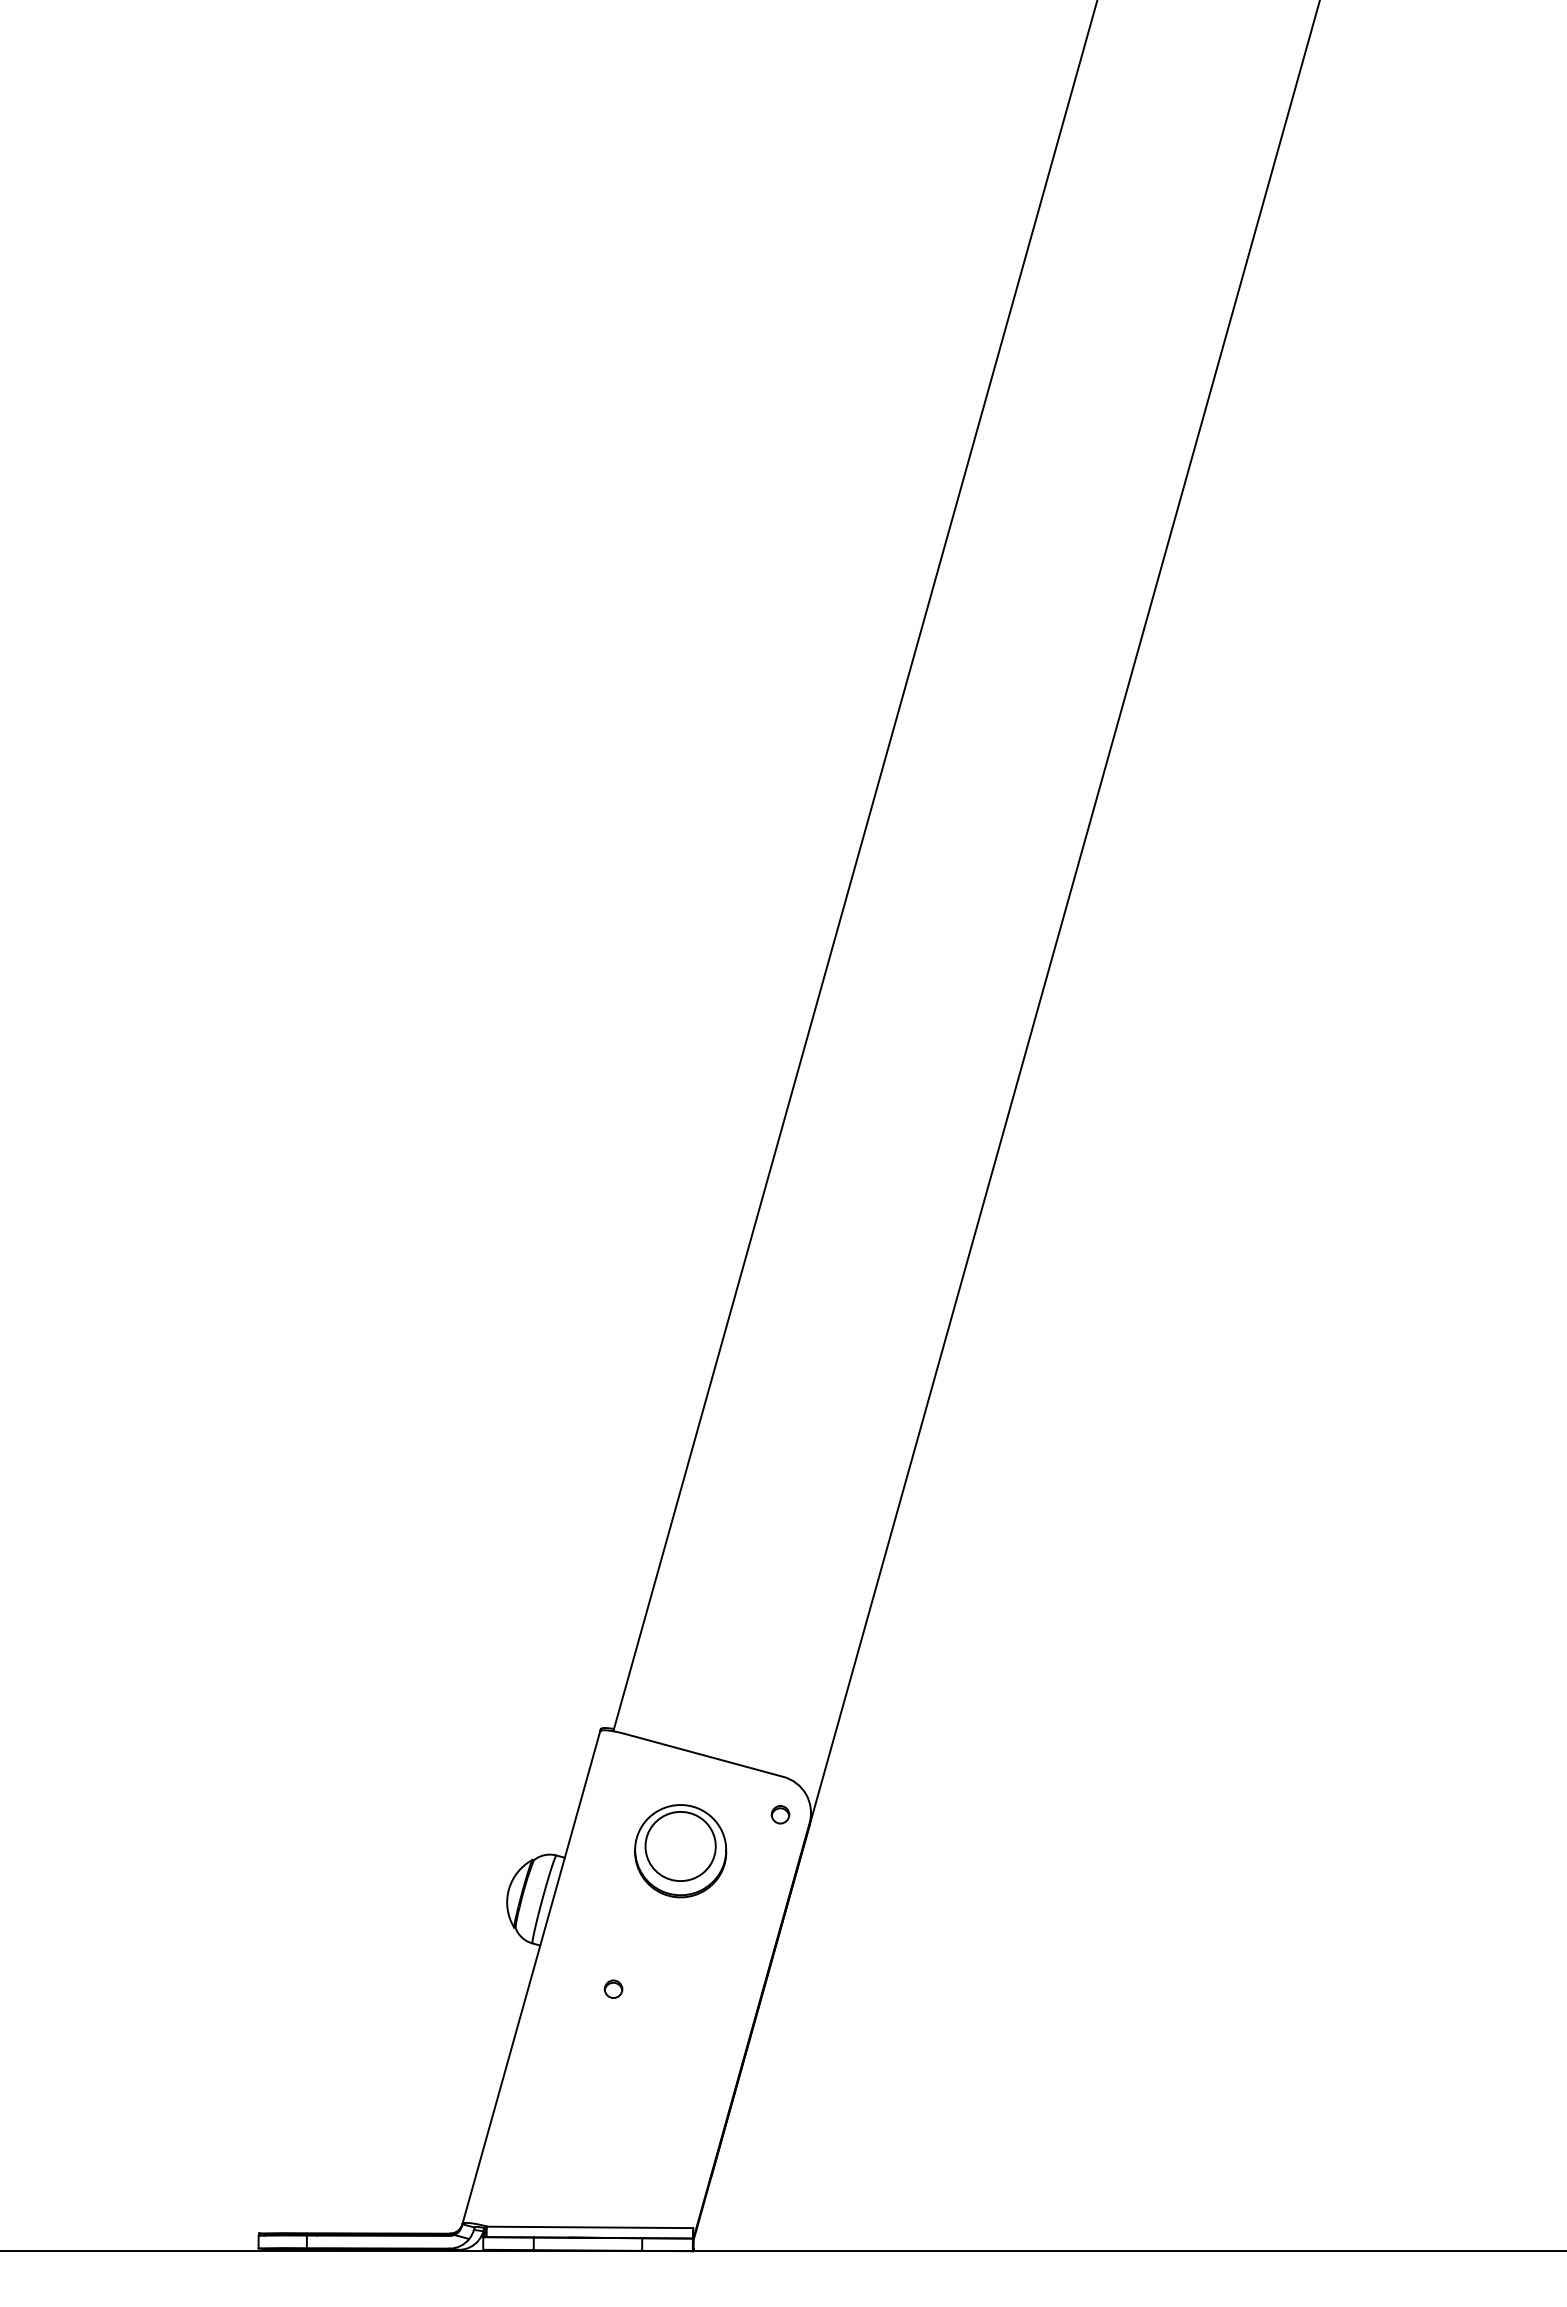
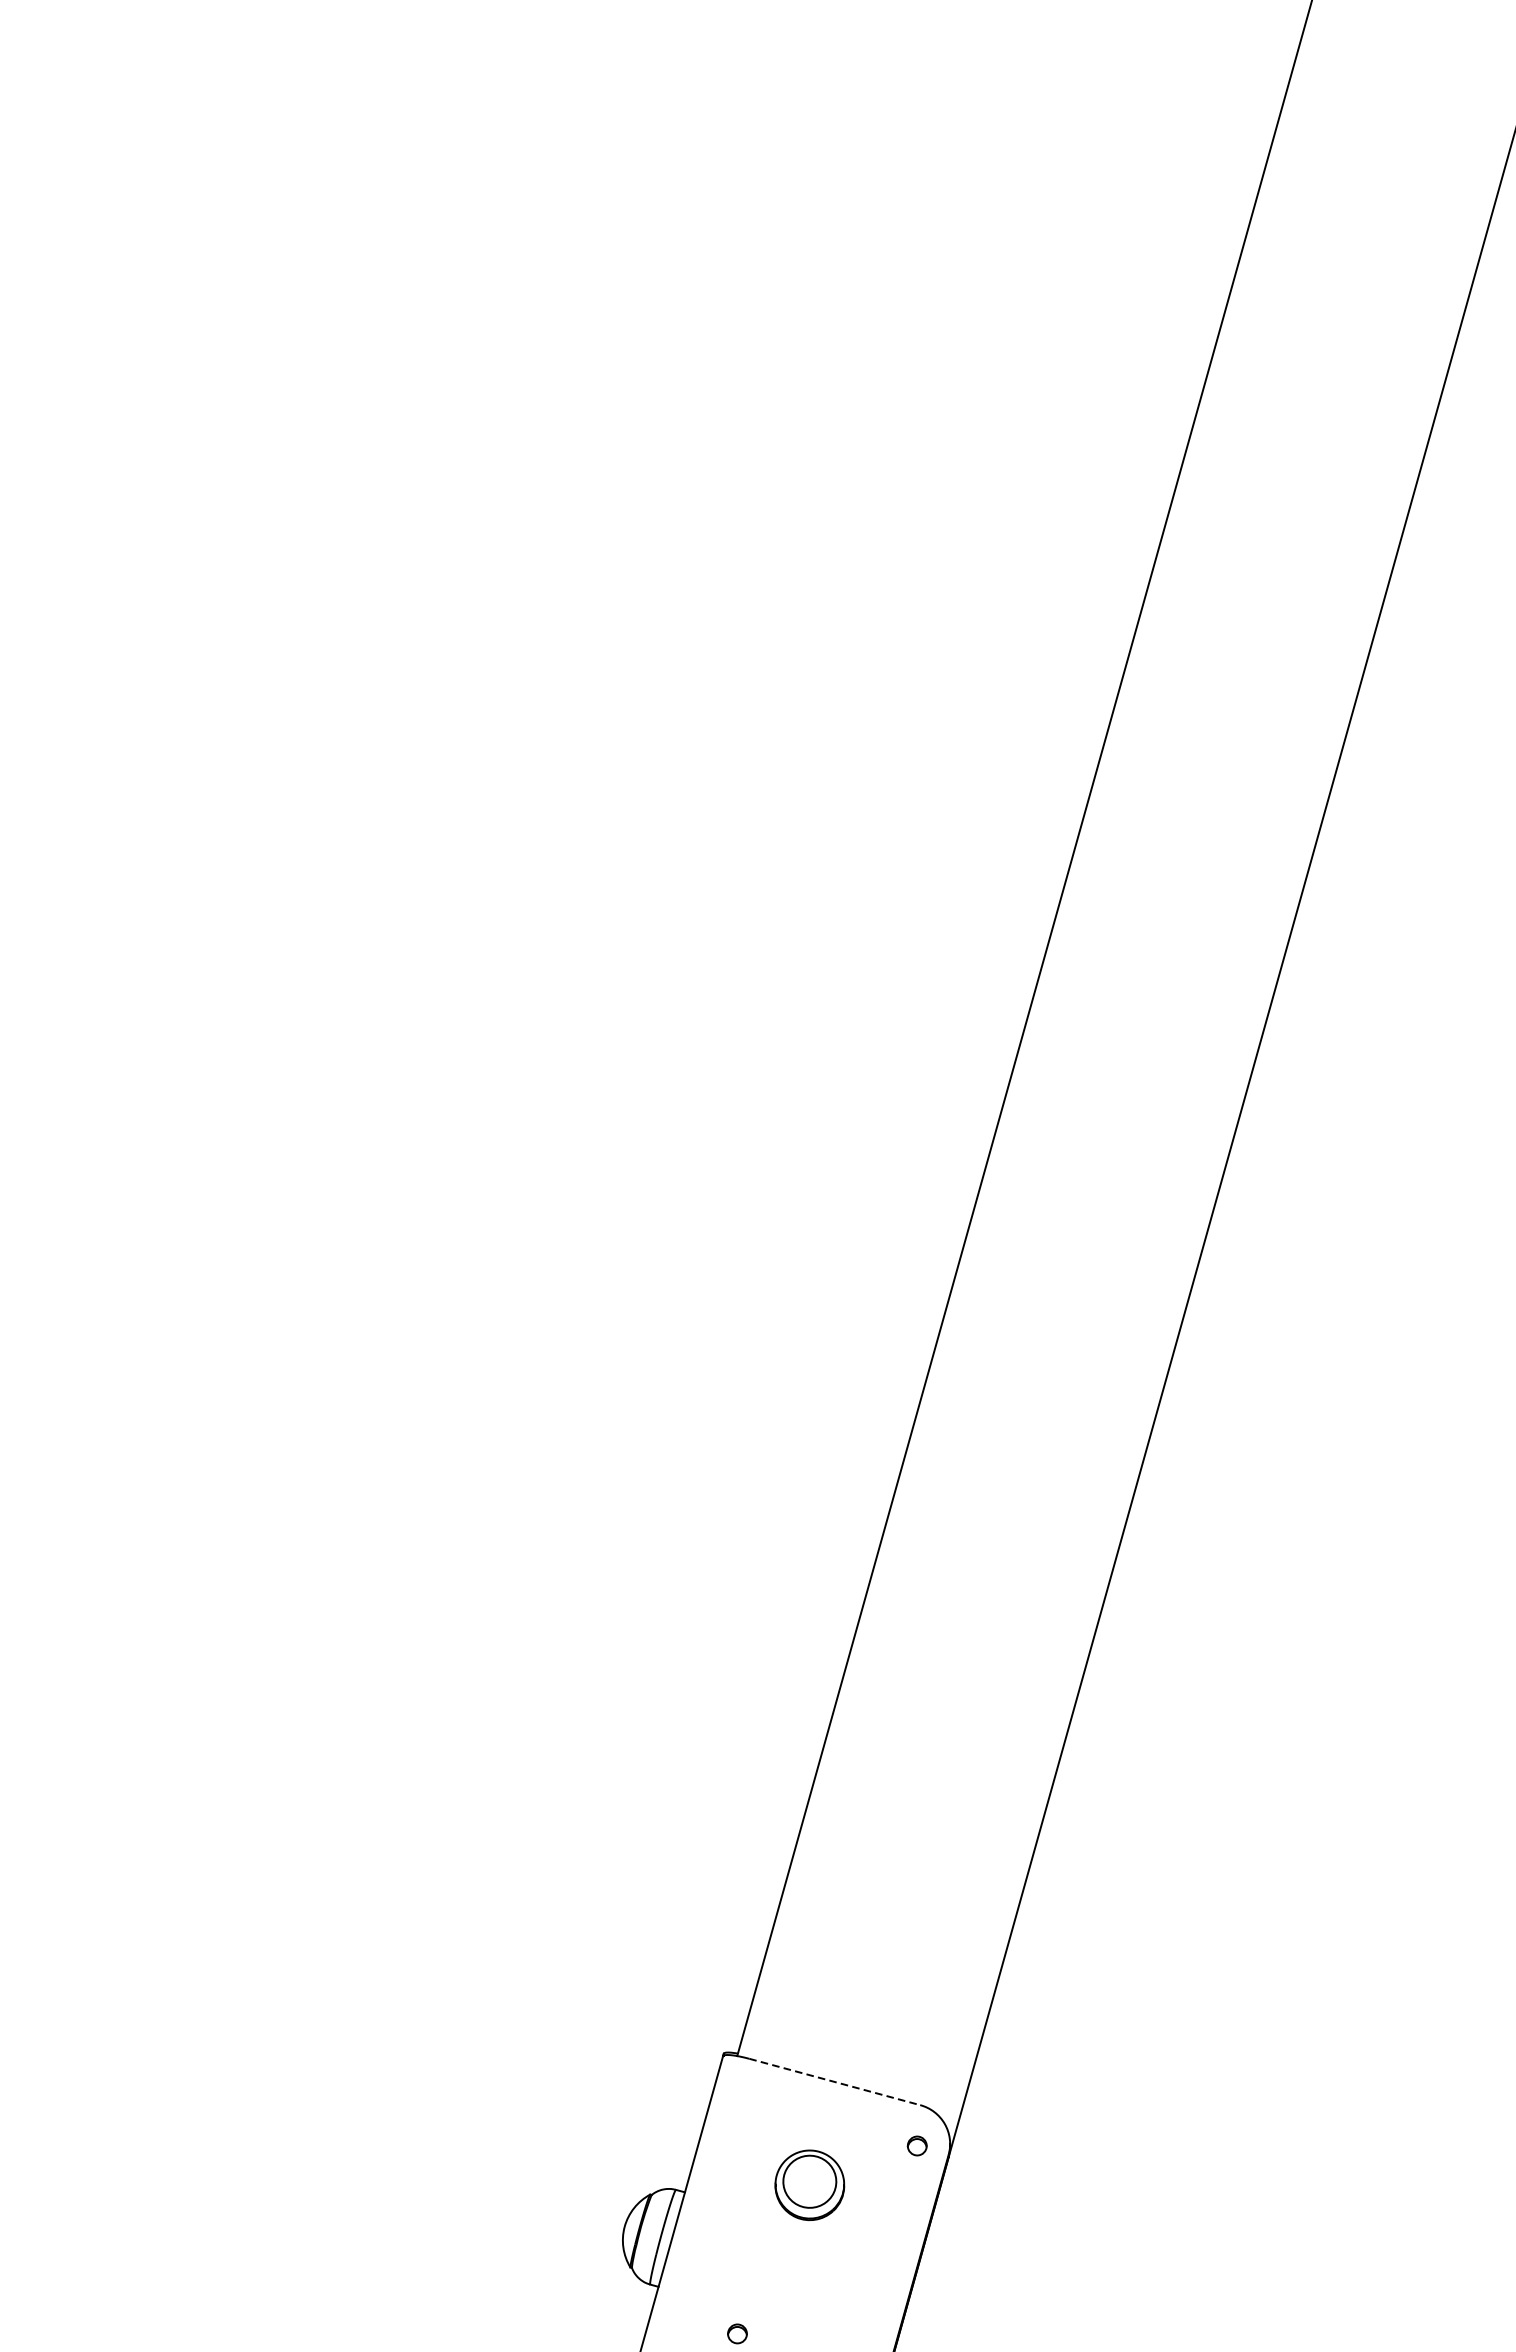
line: (704, 1755) -> (835, 2082), solid -> dashed
part: (680, 1851) -> (809, 2185), size x0.7

